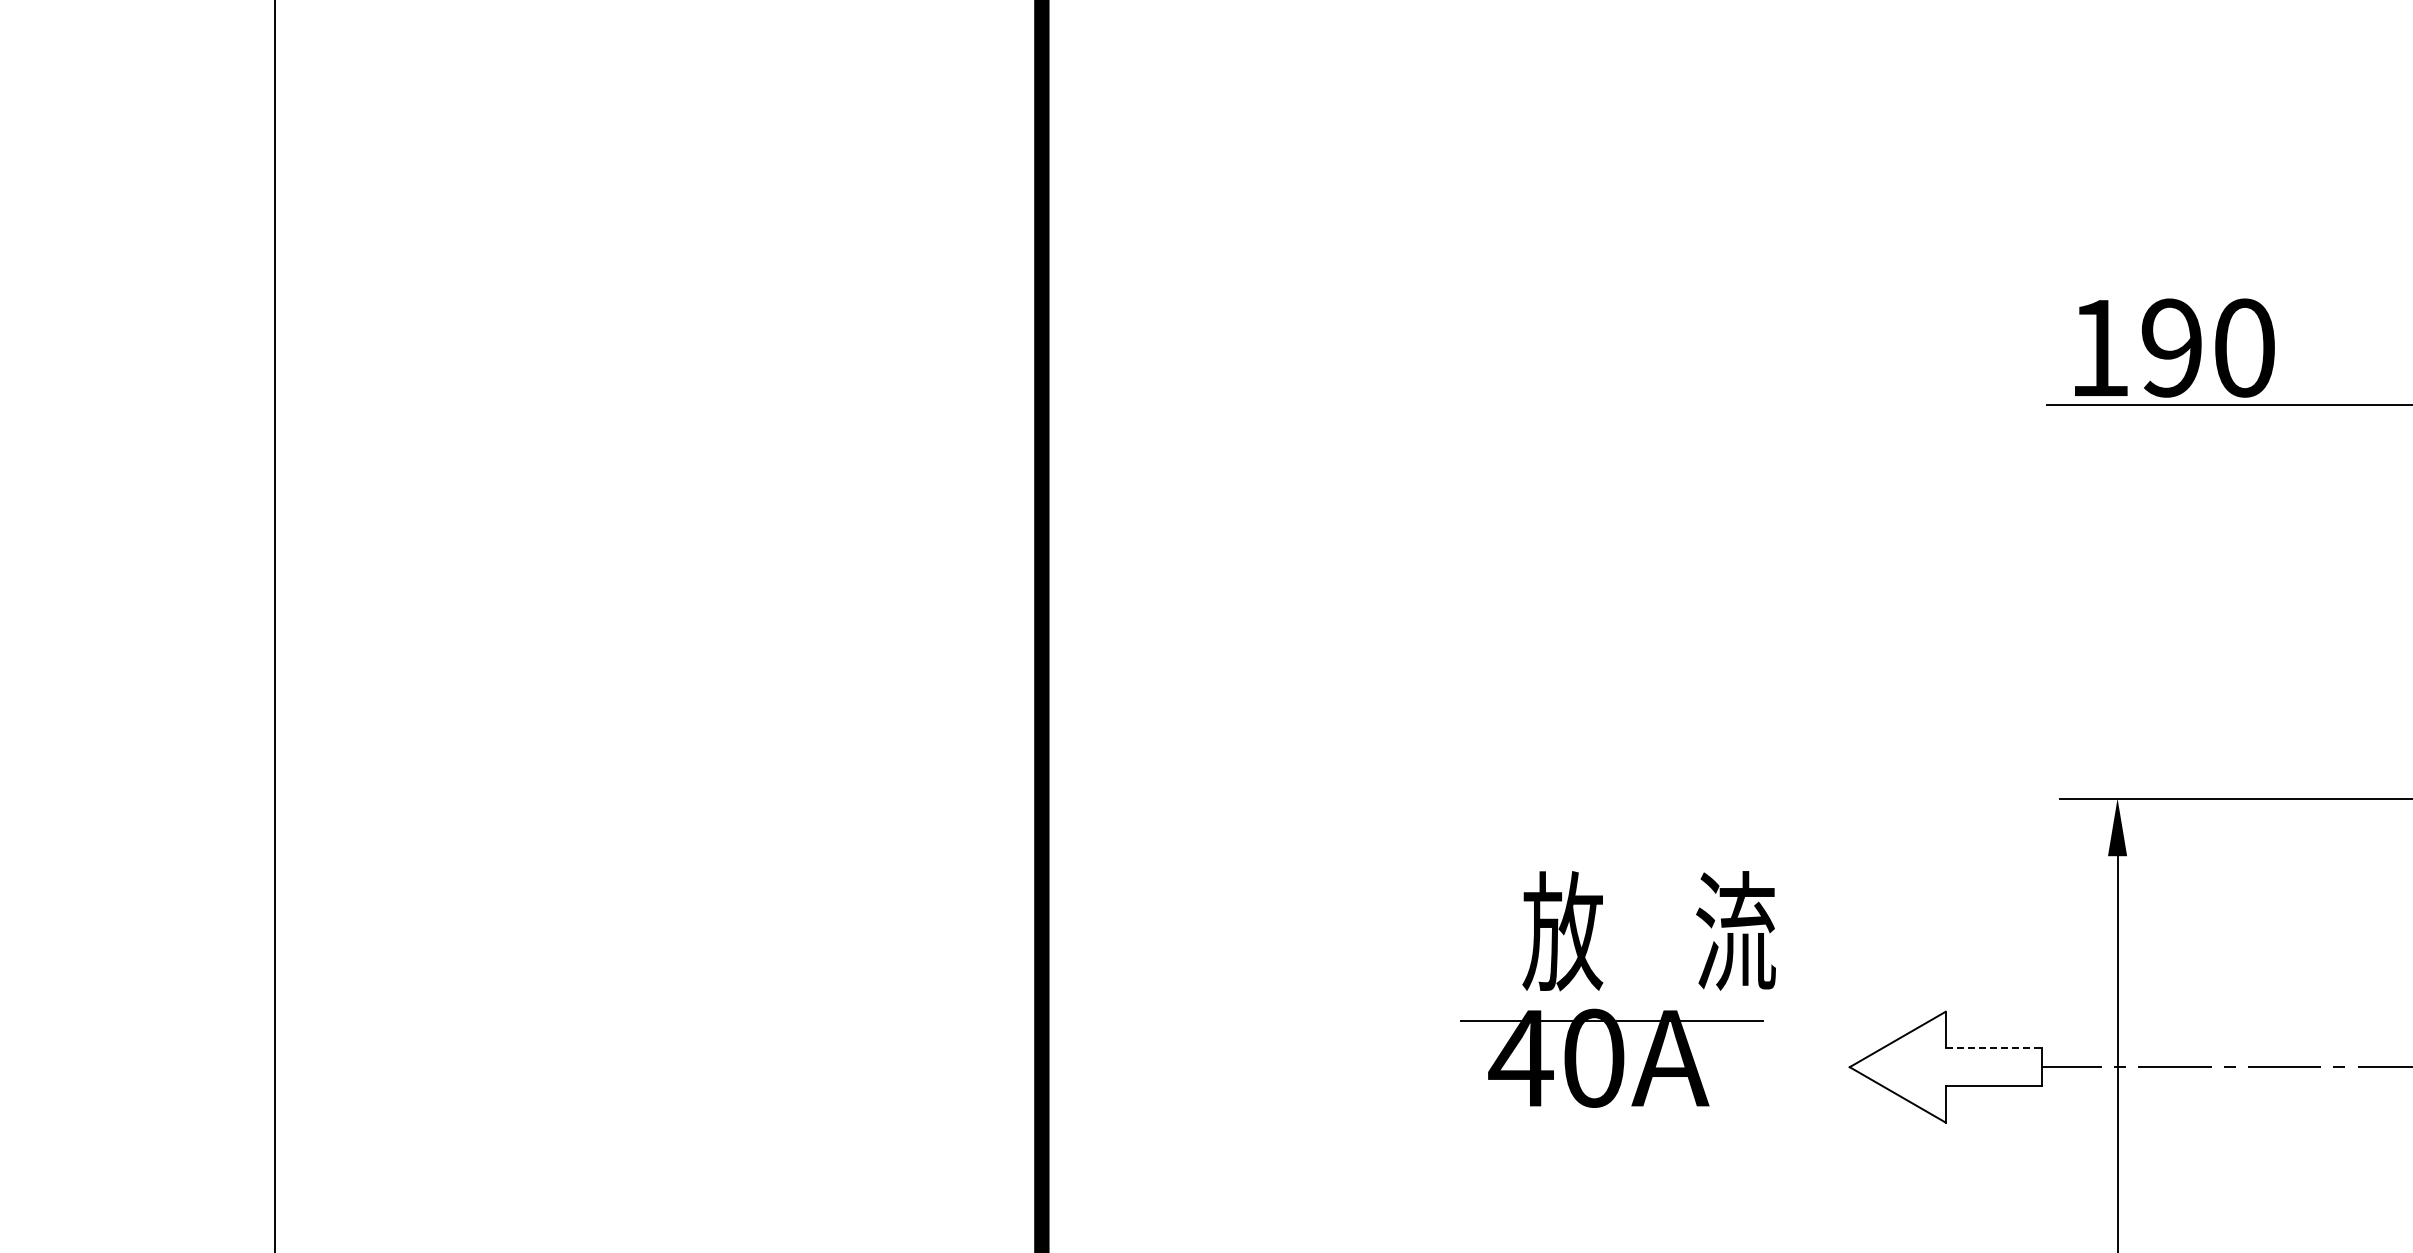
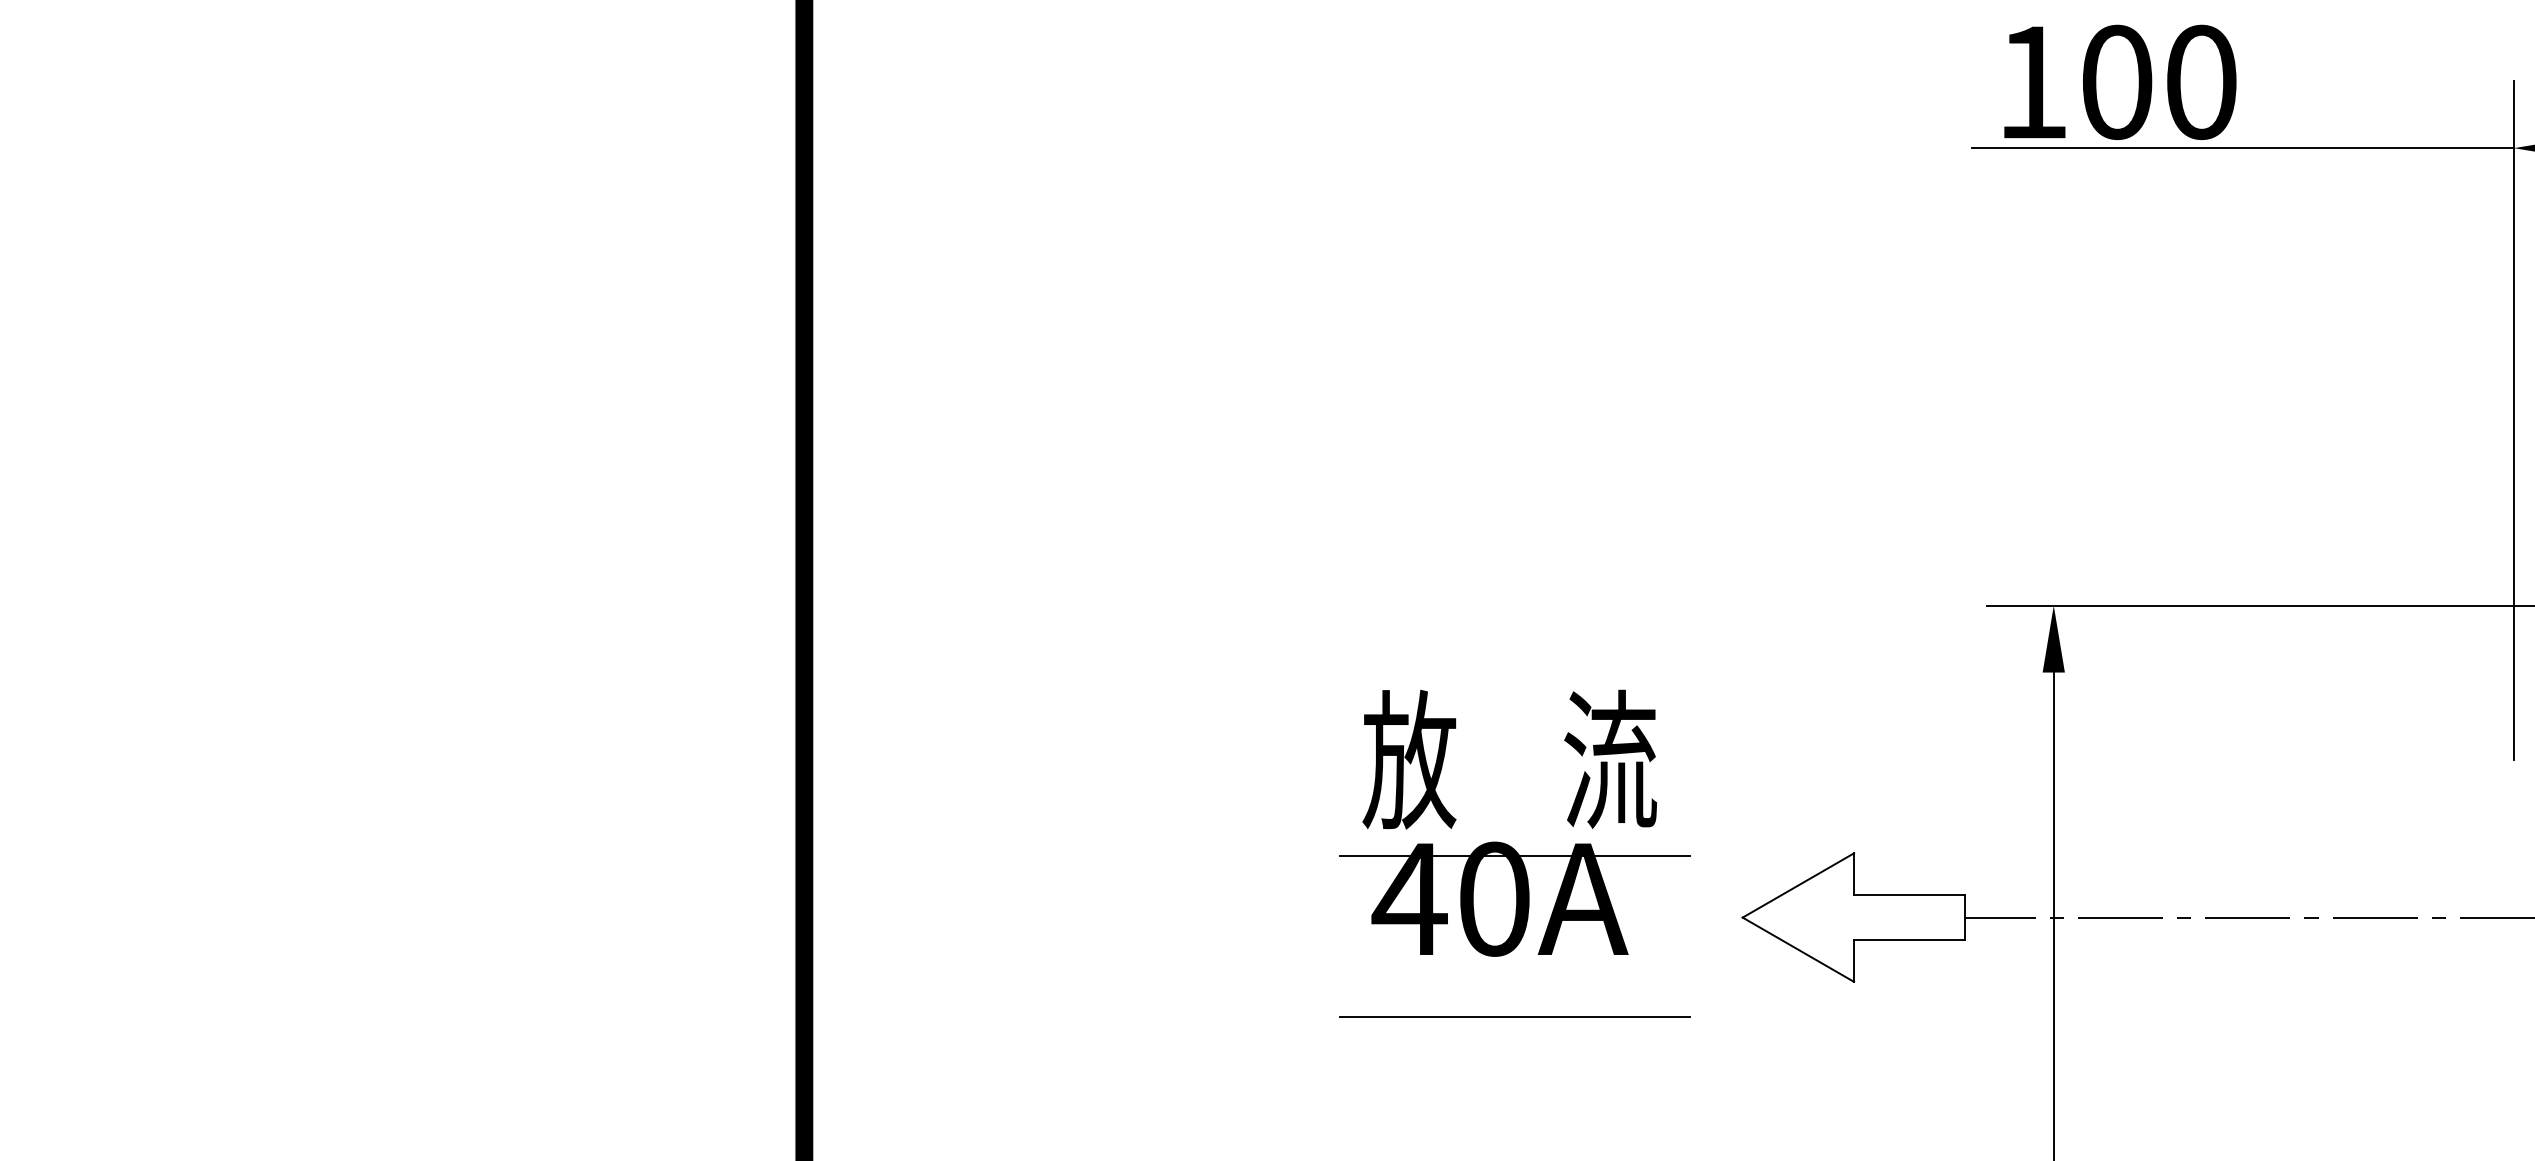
text: (2171, 347) -> (2116, 81), 190 -> 100
line: (1993, 1047) -> (1909, 894), dashed -> solid
part: (1611, 1057) -> (1514, 898), moved
line: (1653, 1152) -> (1514, 1016), added

